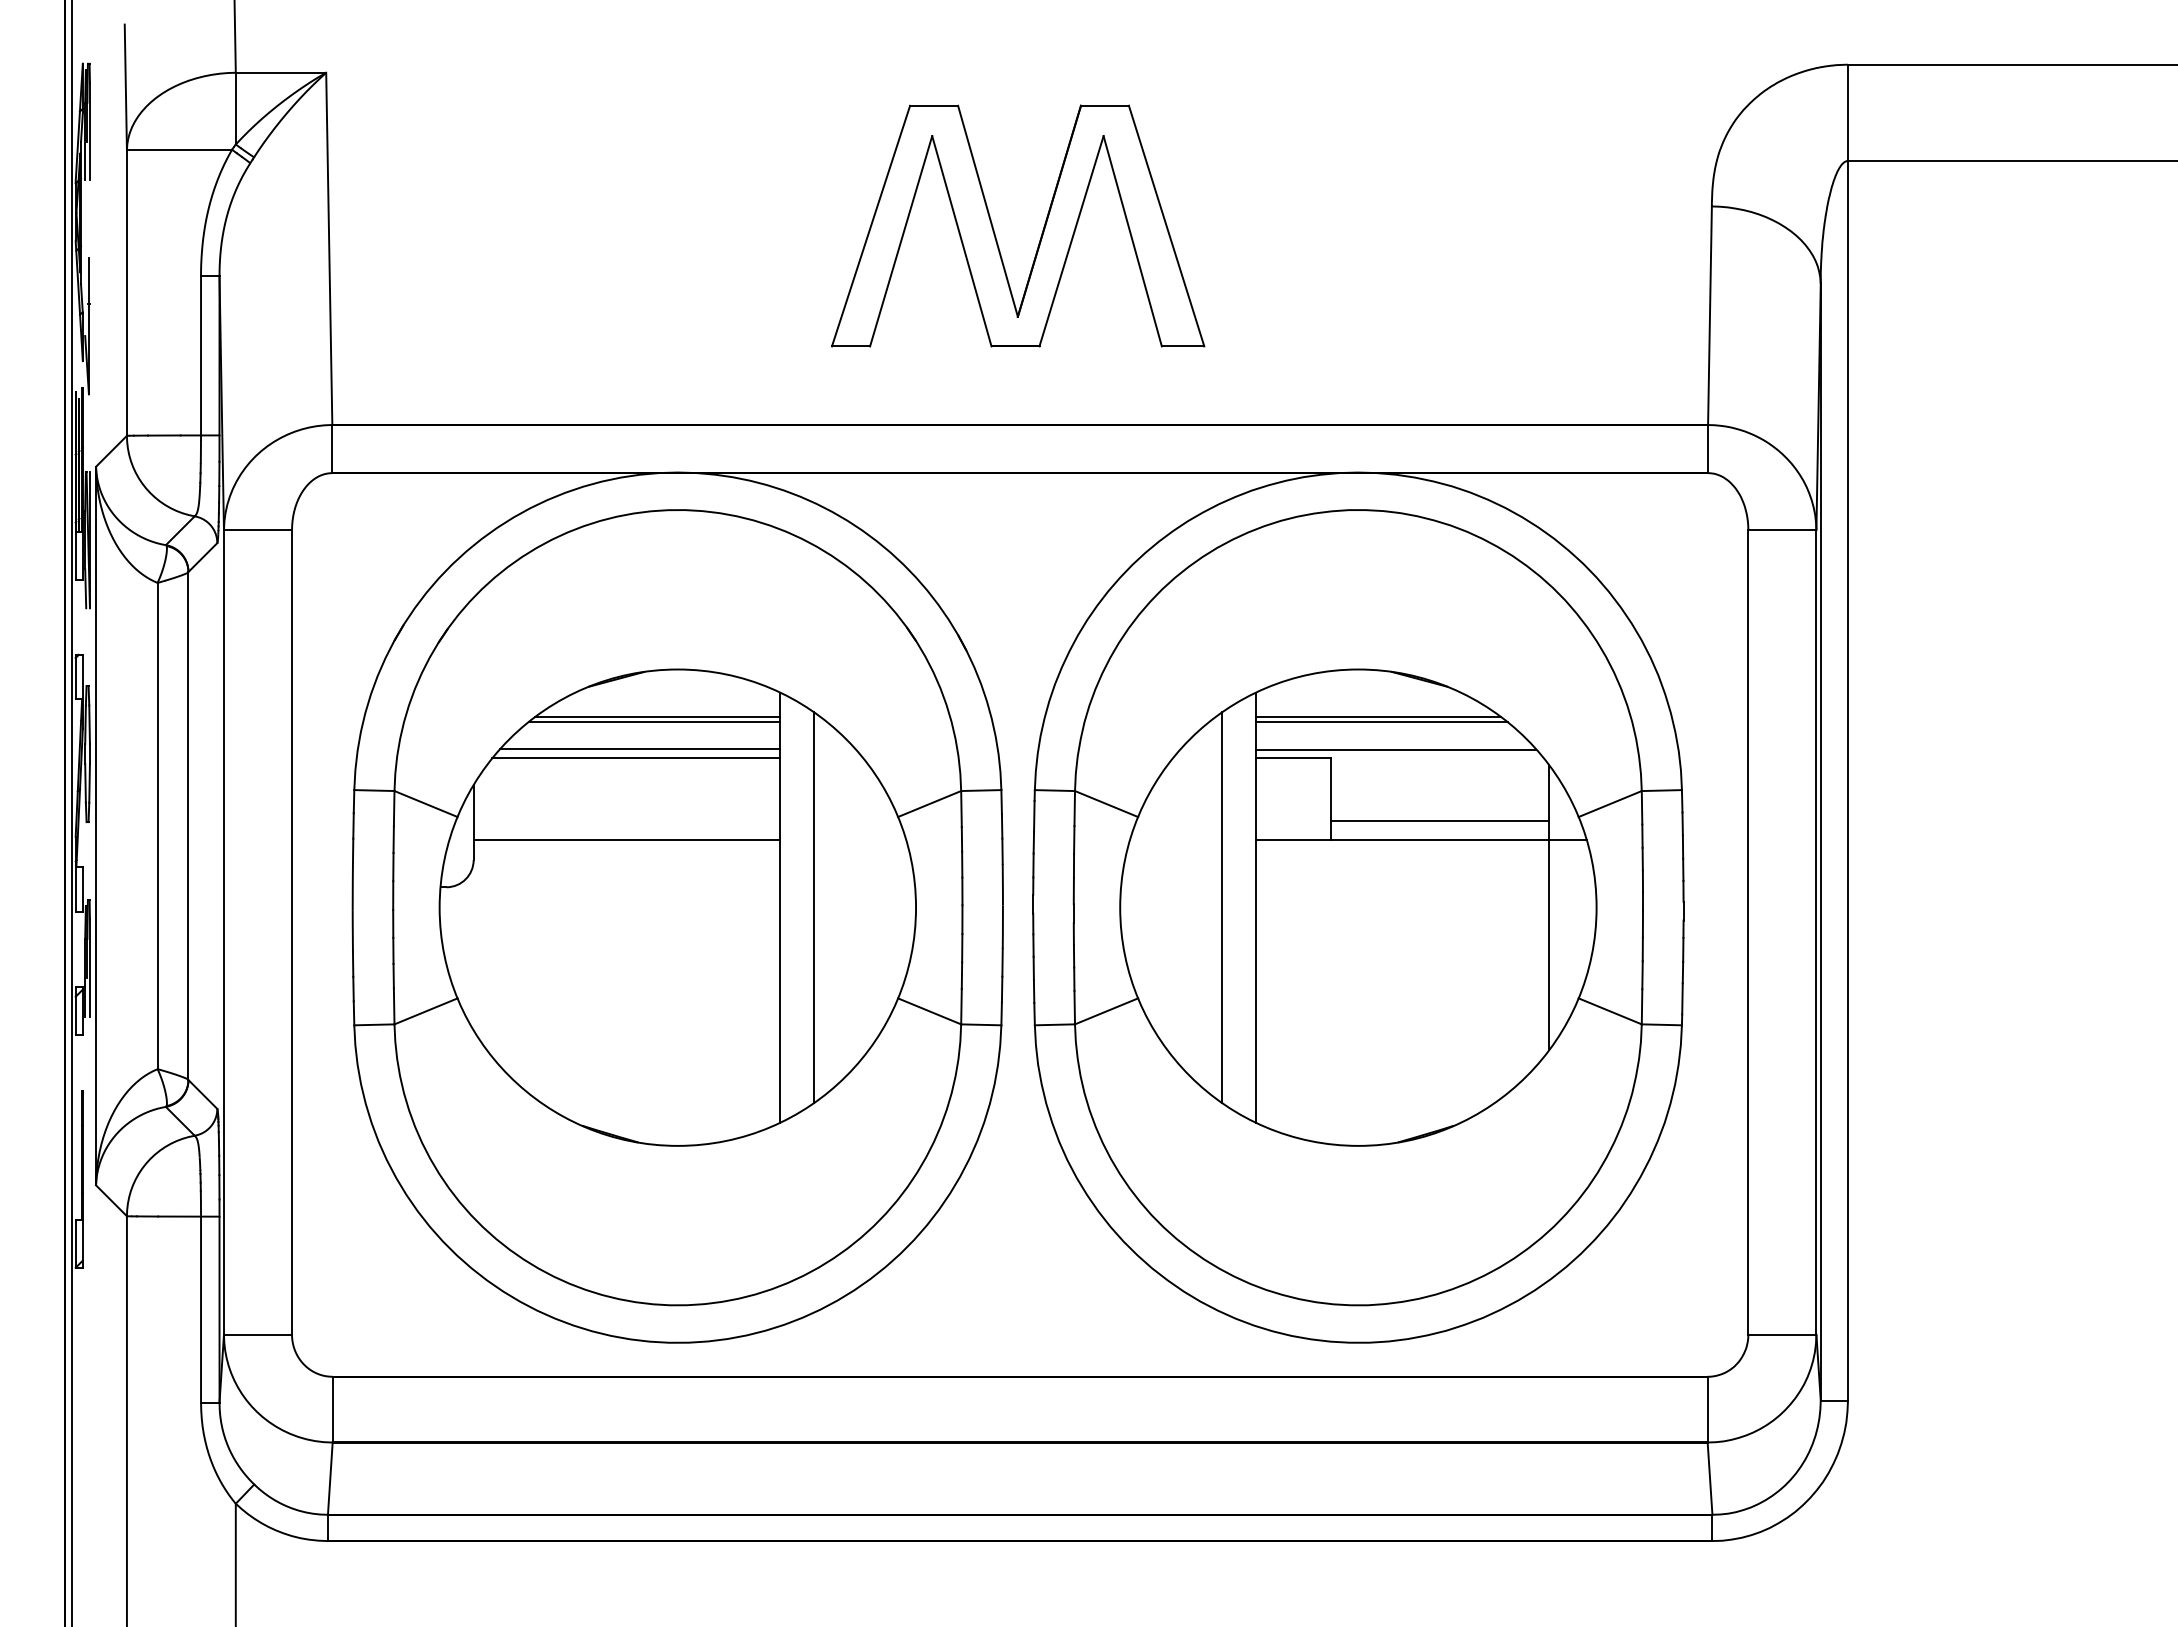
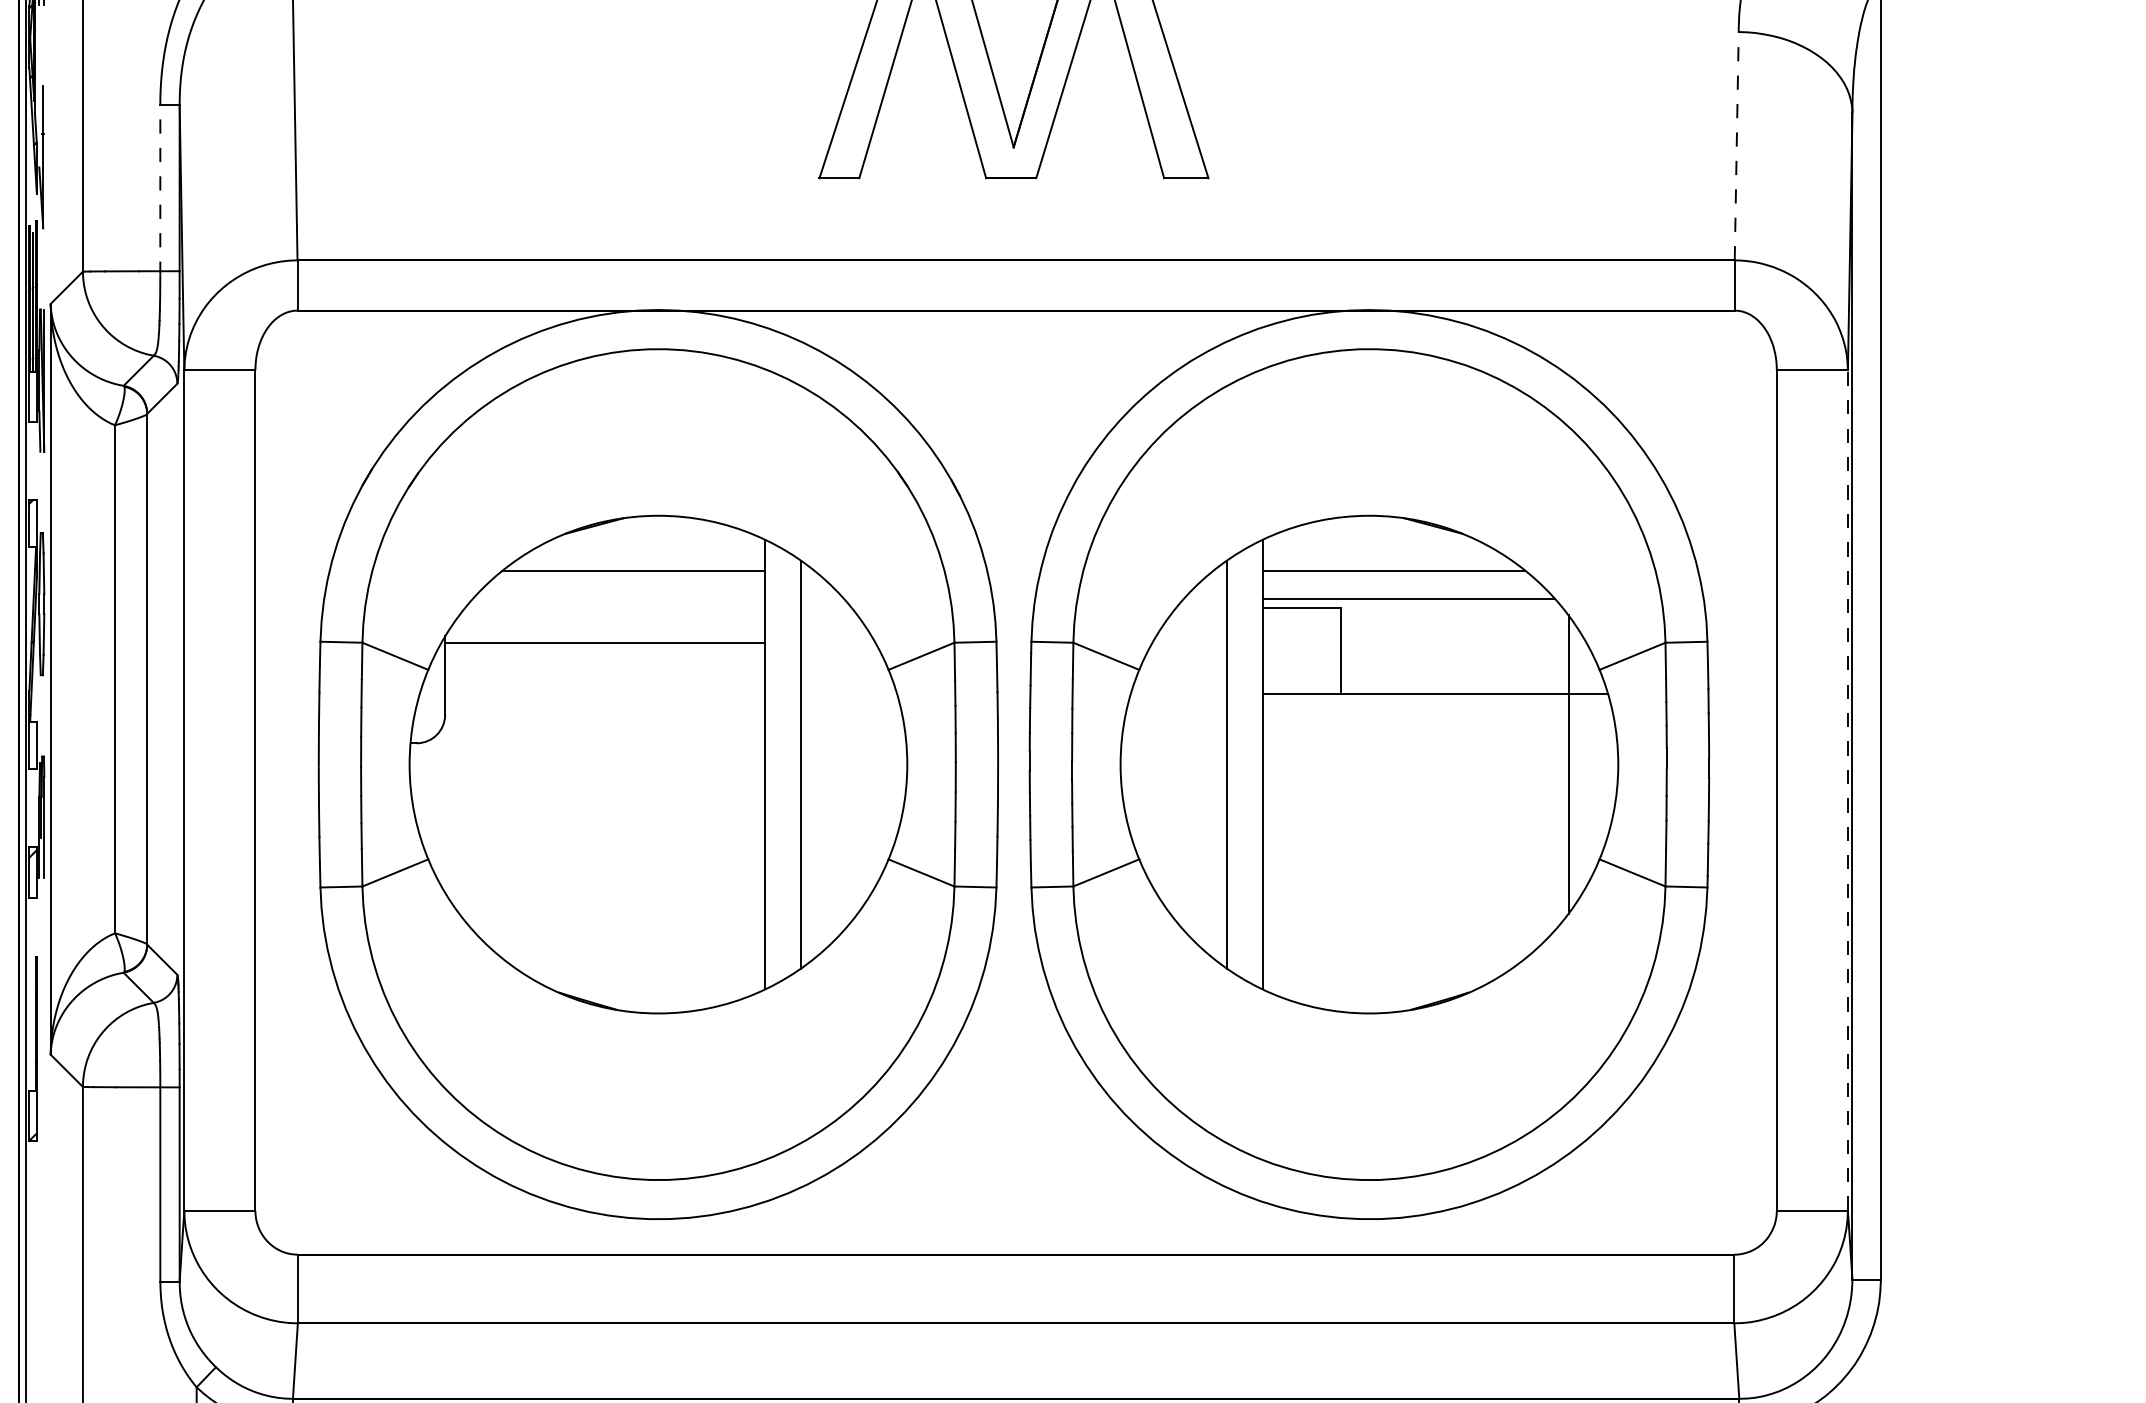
line: (1709, 315) -> (1736, 145), solid -> dashed
line: (201, 358) -> (160, 190), solid -> dashed
line: (657, 717) -> (637, 565), removed
line: (1378, 717) -> (1390, 565), removed
line: (639, 749) -> (618, 599), removed
line: (635, 758) -> (614, 608), removed
line: (1439, 820) -> (1454, 673), removed
line: (626, 839) -> (604, 642), moved
line: (1816, 931) -> (1848, 789), solid -> dashed

